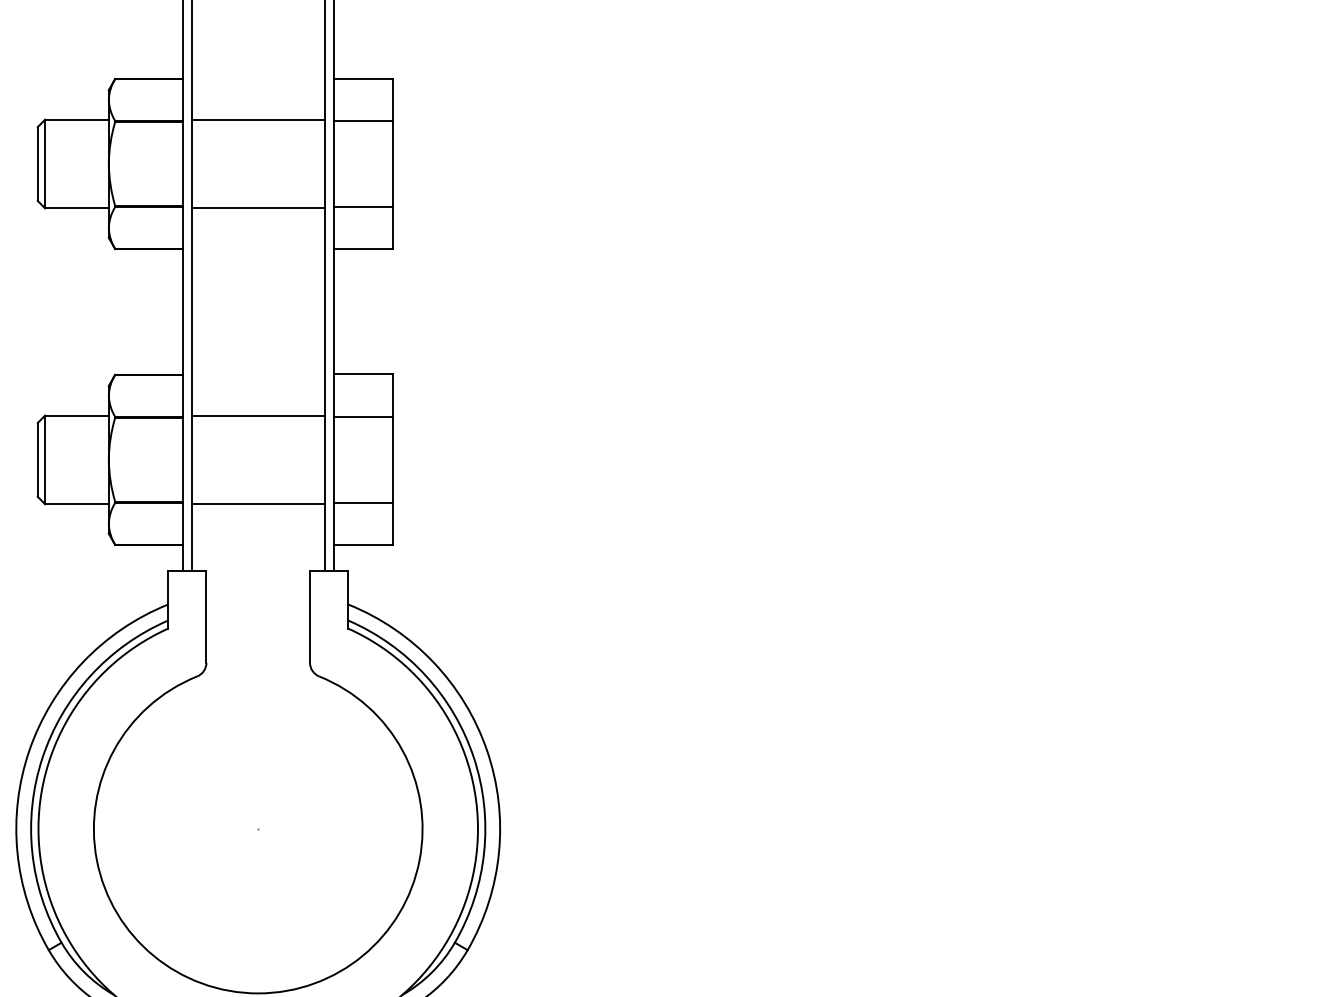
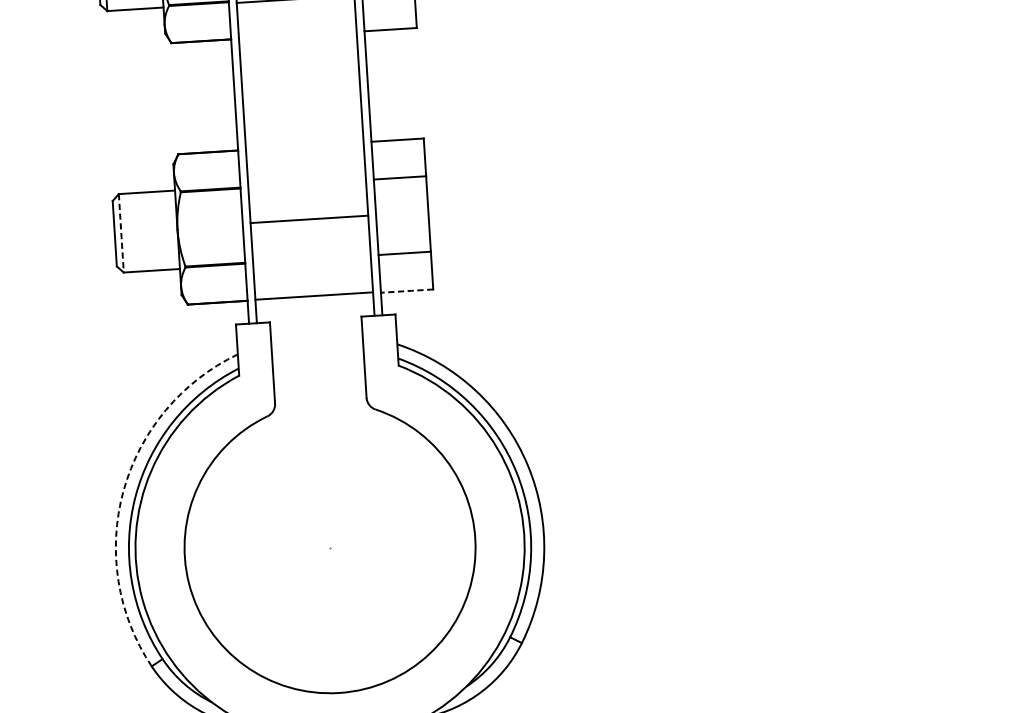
line: (257, 415) -> (308, 219), moved
line: (45, 460) -> (121, 233), solid -> dashed
line: (257, 504) -> (313, 296), moved
line: (363, 545) -> (407, 291), solid -> dashed
arc: (29, 750) -> (123, 491), solid -> dashed

